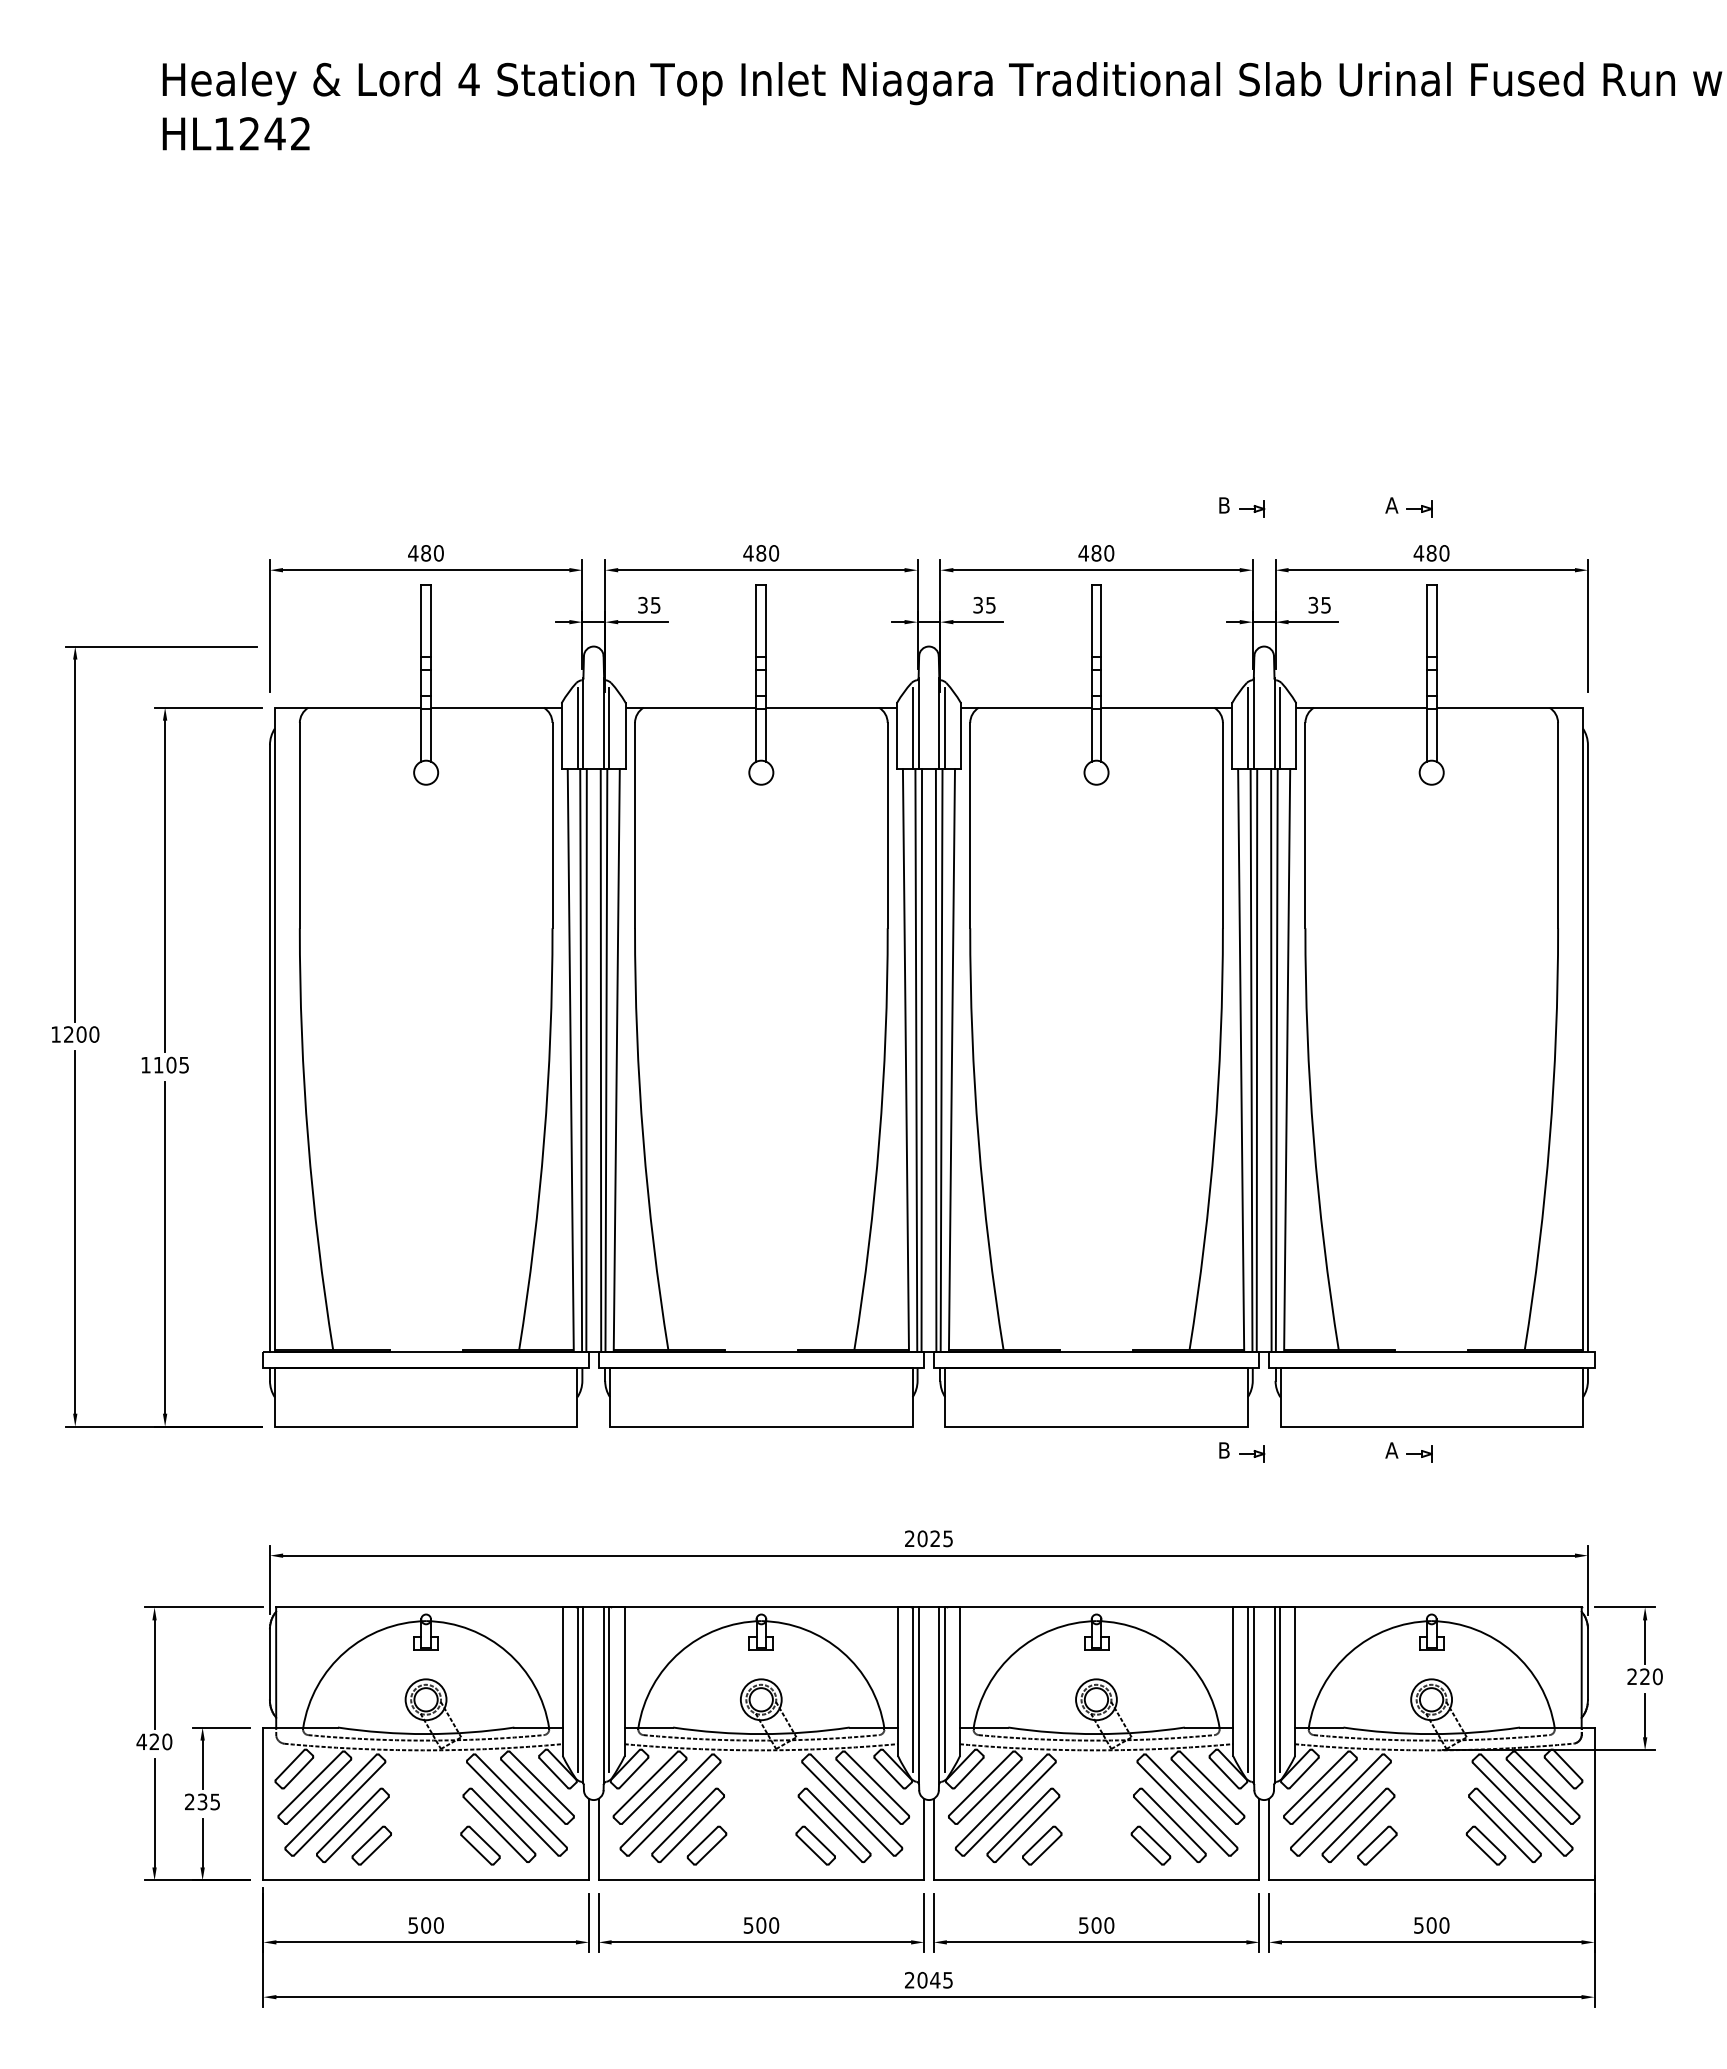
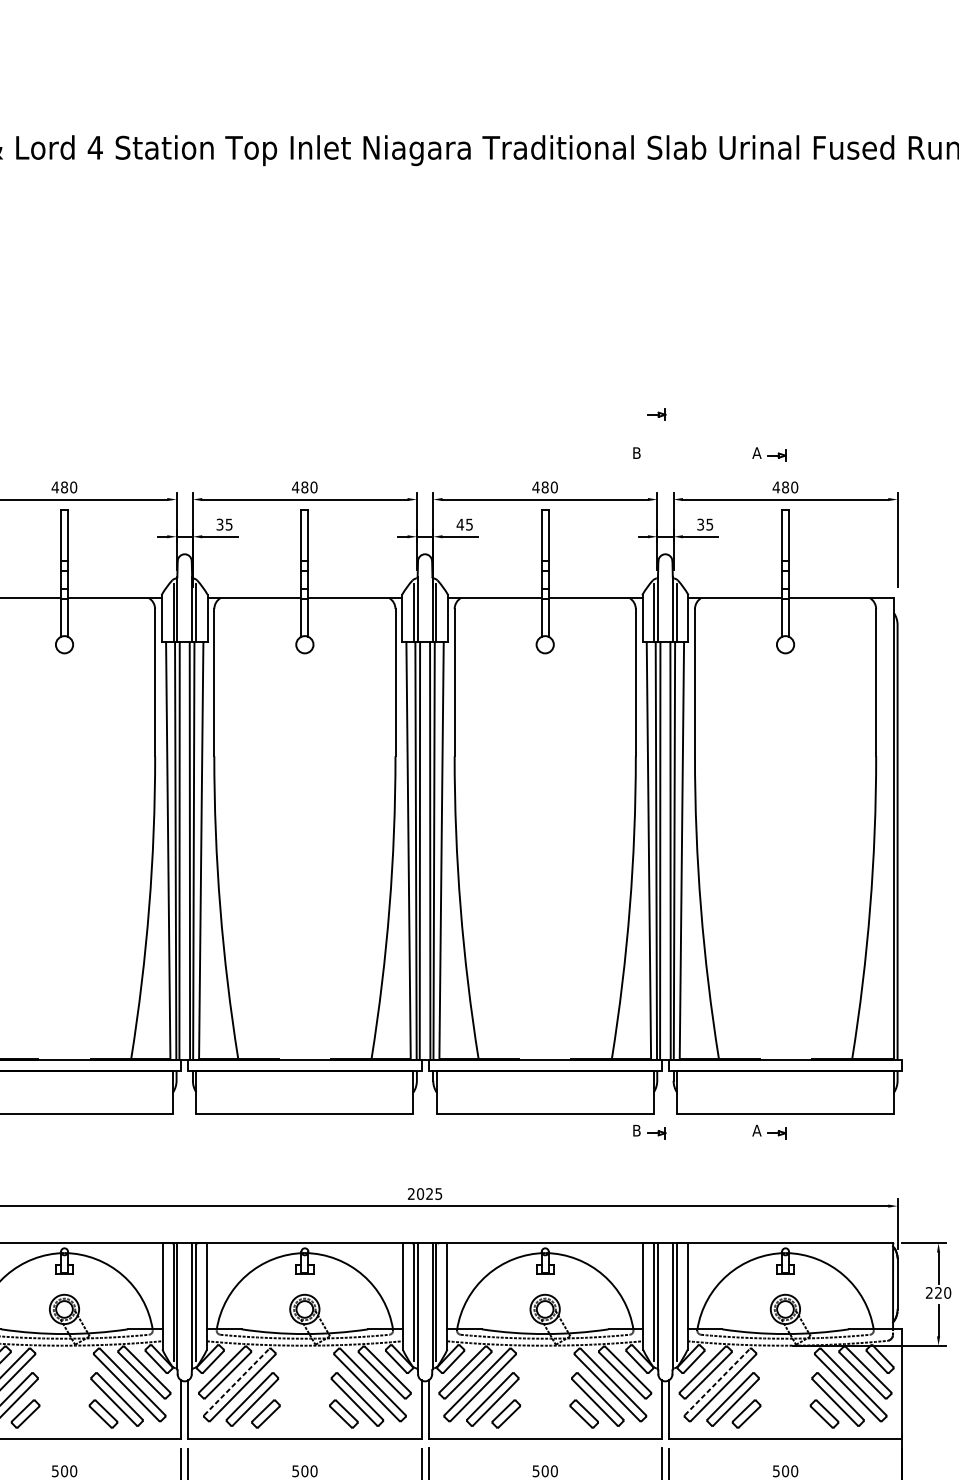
part: (1252, 508) -> (657, 414), moved
text: (977, 604) -> (459, 524), 35 -> 45
line: (666, 1801) -> (236, 1382), solid -> dashed
line: (1336, 1801) -> (717, 1382), solid -> dashed

